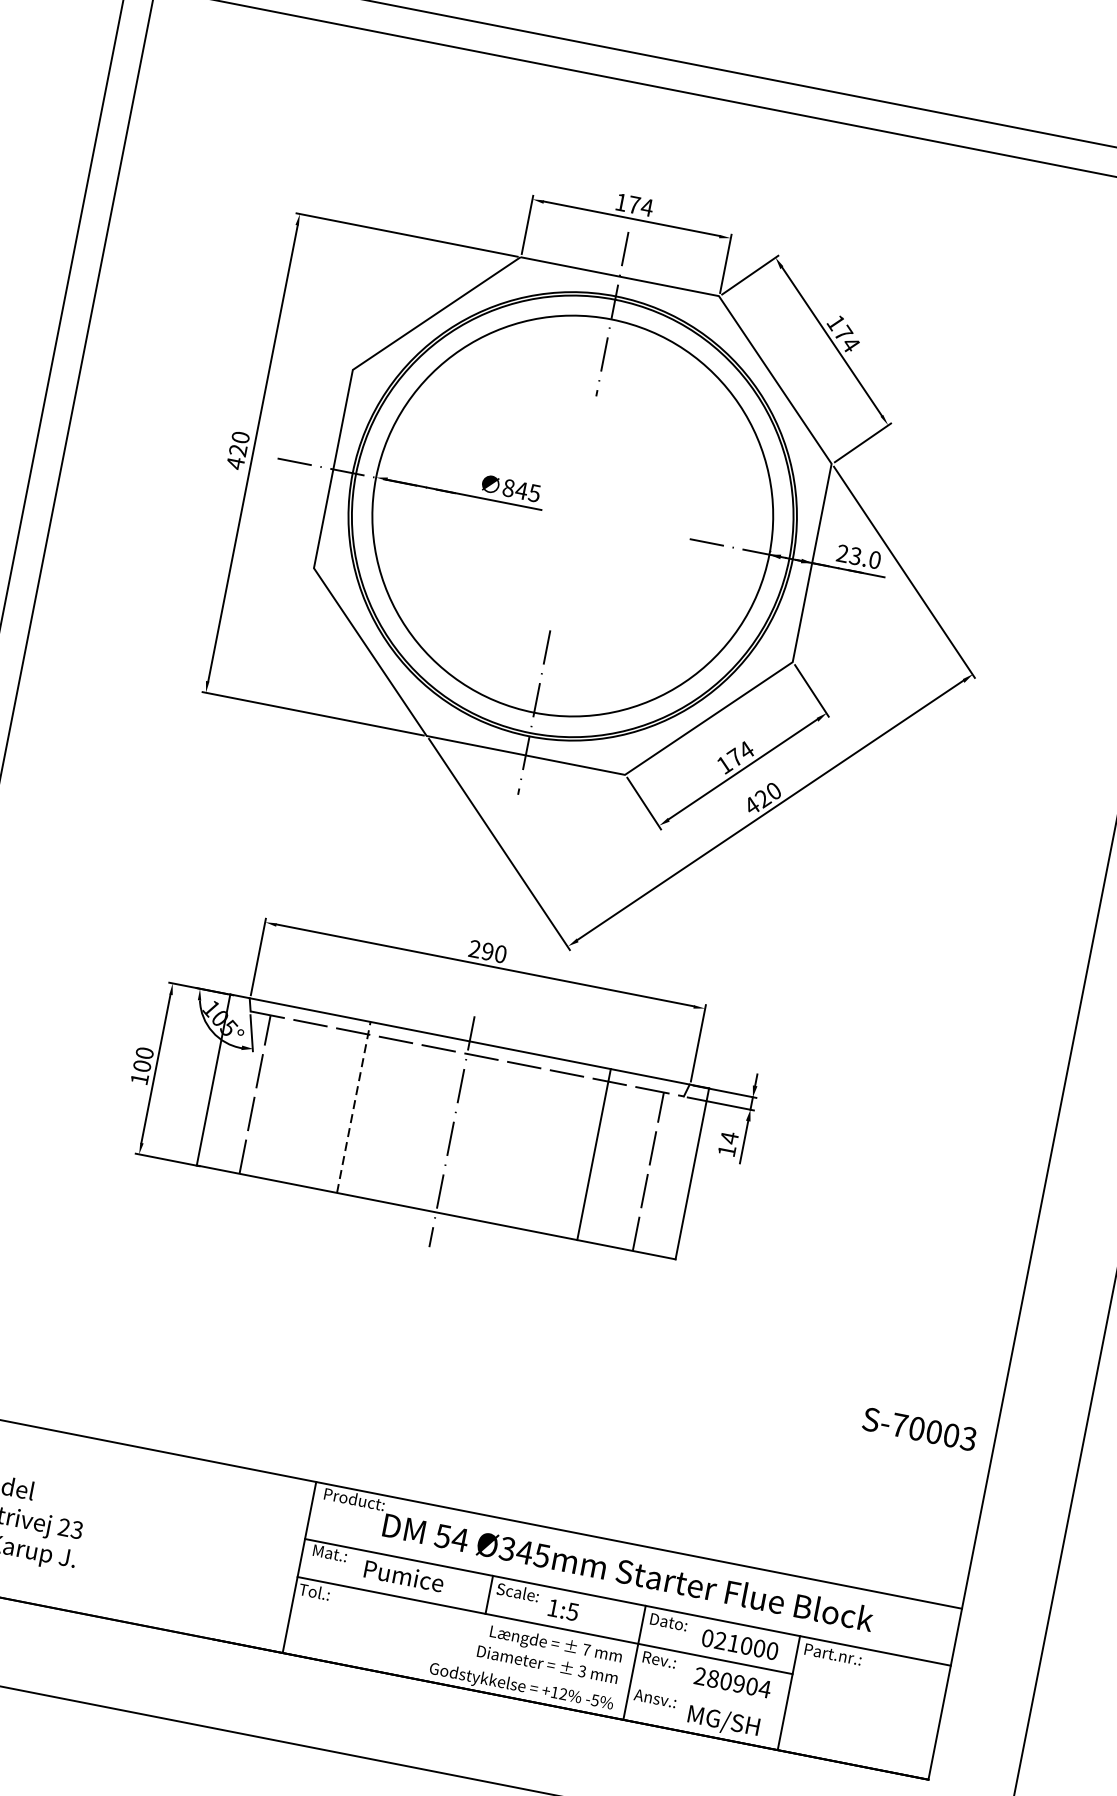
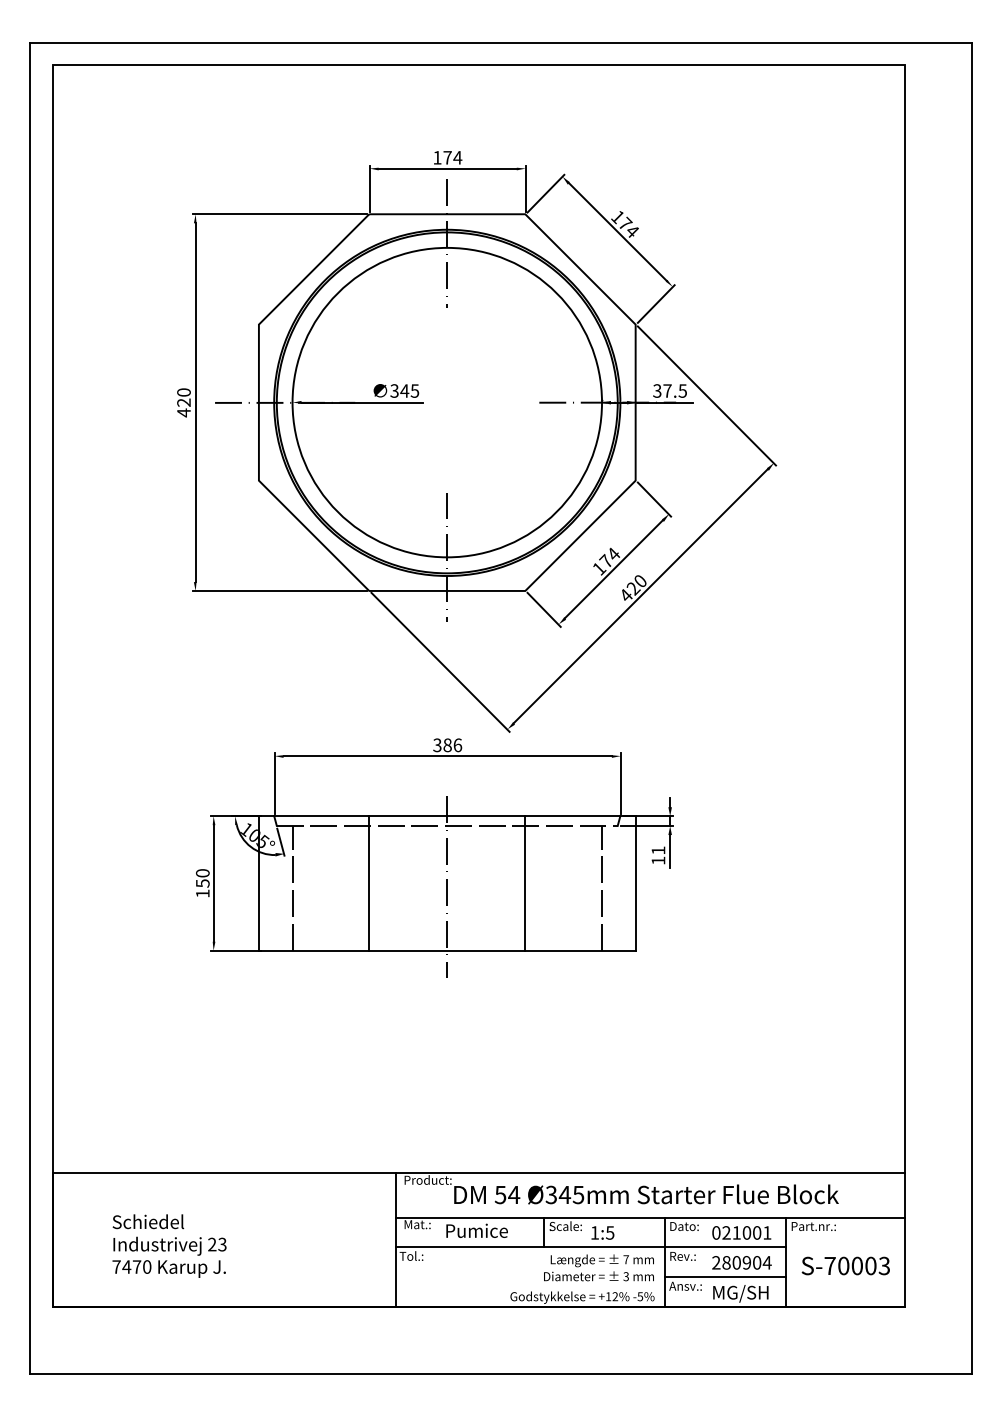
text: (508, 487) -> (394, 390), 845 -> 345
text: (858, 556) -> (669, 390), 23.0 -> 37.5
text: (487, 951) -> (447, 745), 290 -> 386
text: (141, 1066) -> (202, 883), 100 -> 150
line: (354, 1106) -> (369, 882), dashed -> solid
text: (729, 1137) -> (658, 850), 14 -> 11
line: (594, 1154) -> (525, 883), moved
text: (919, 1428) -> (845, 1265), moved
text: (772, 1650) -> (767, 1232), 021000 -> 021001
line: (708, 1697) -> (725, 1277), added

